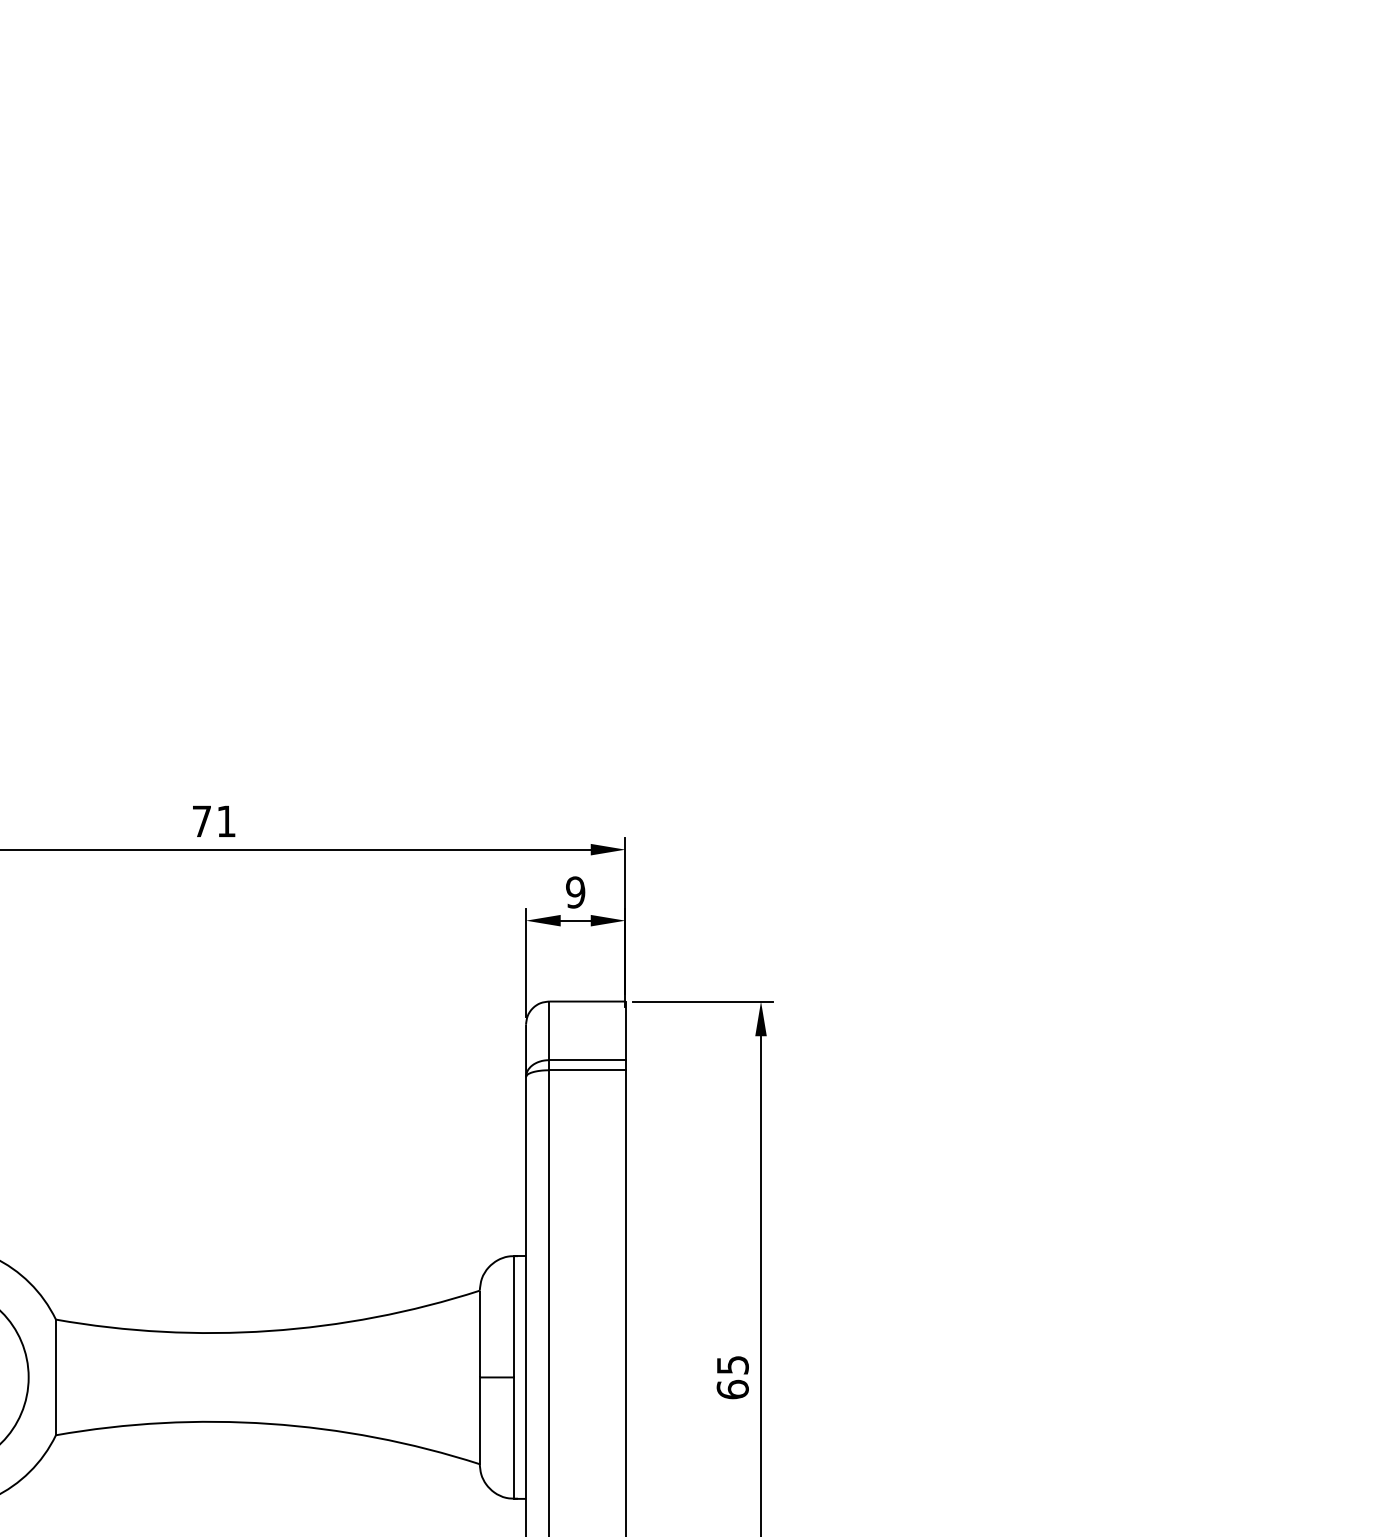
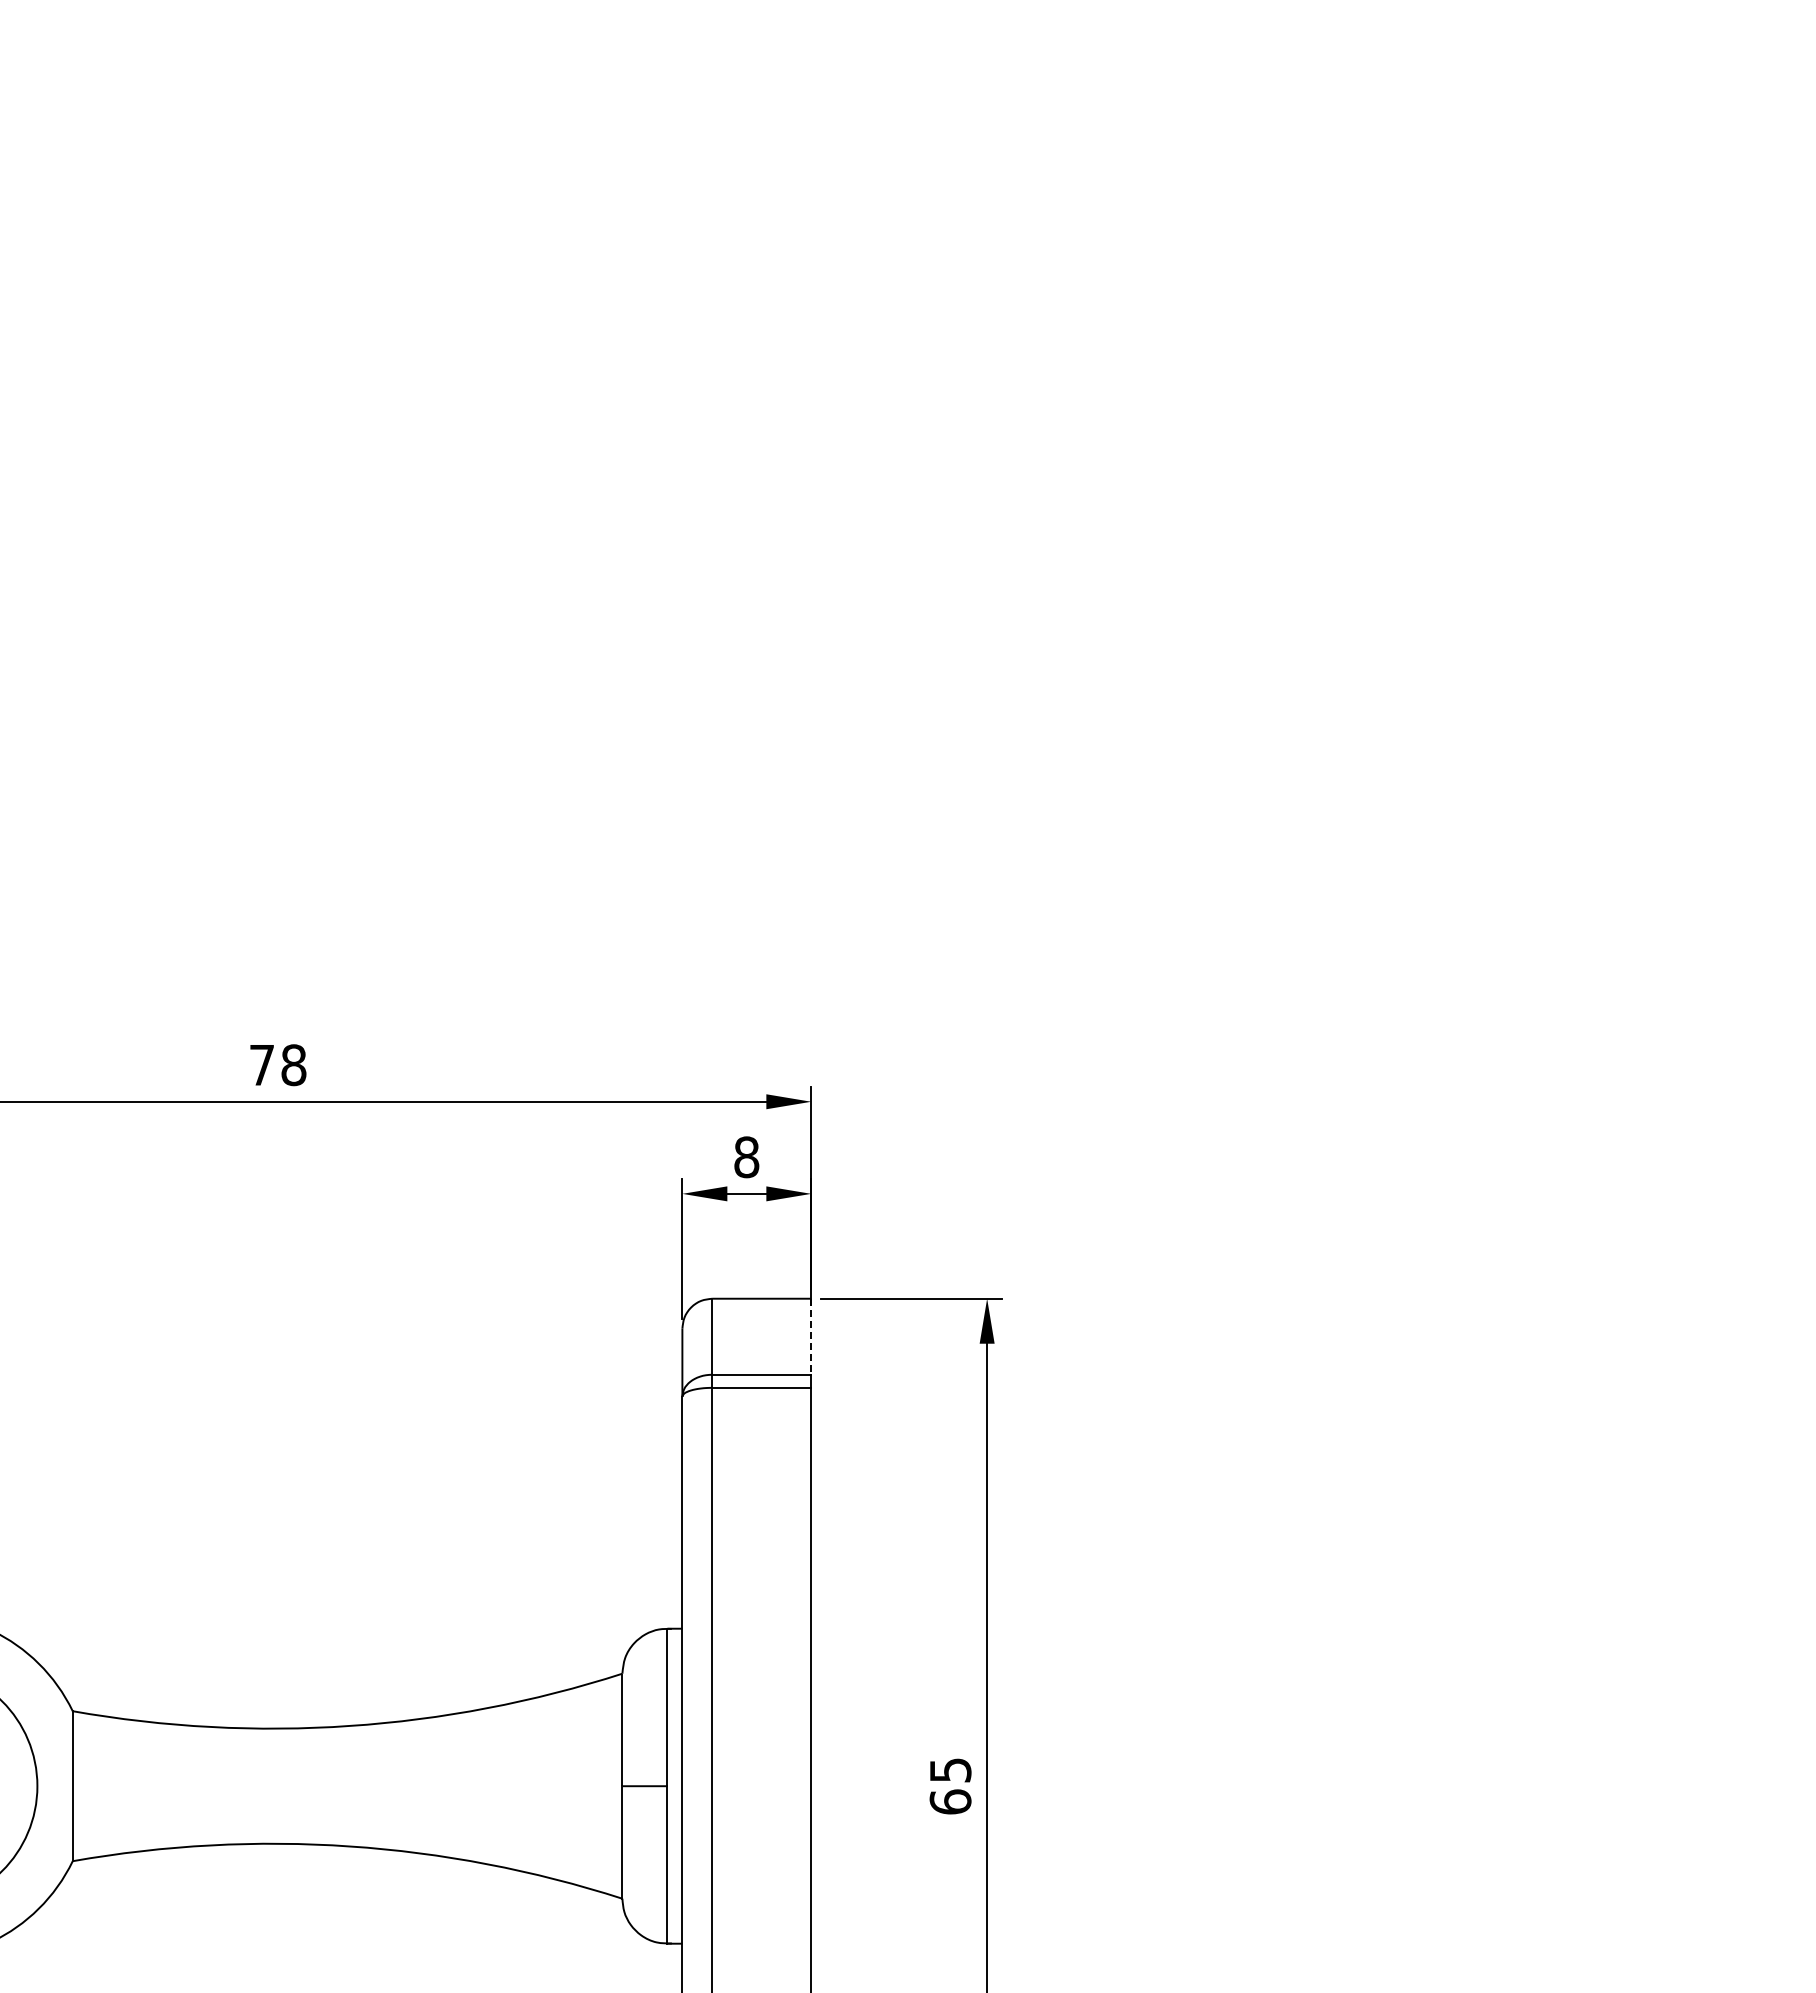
text: (226, 821) -> (293, 1065), 71 -> 78
text: (575, 892) -> (746, 1157), 9 -> 8
line: (625, 1031) -> (811, 1337), solid -> dashed

